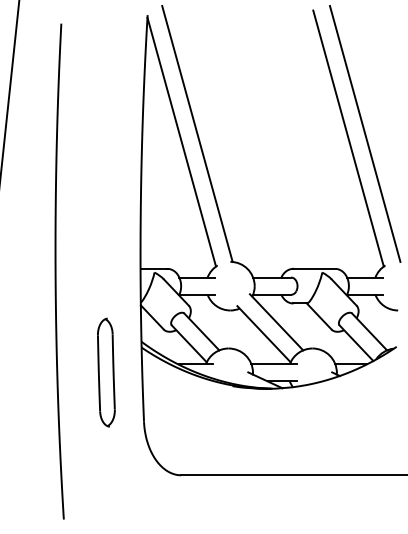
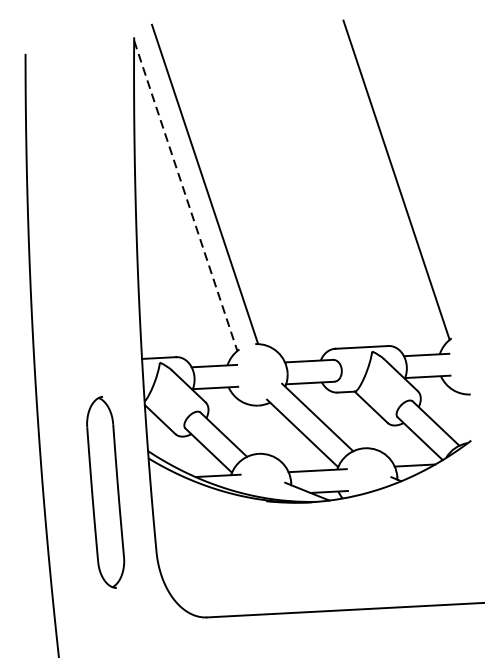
line: (364, 133) -> (416, 172), removed
line: (181, 142) -> (185, 196), solid -> dashed
part: (106, 372) -> (105, 492), size x1.4

